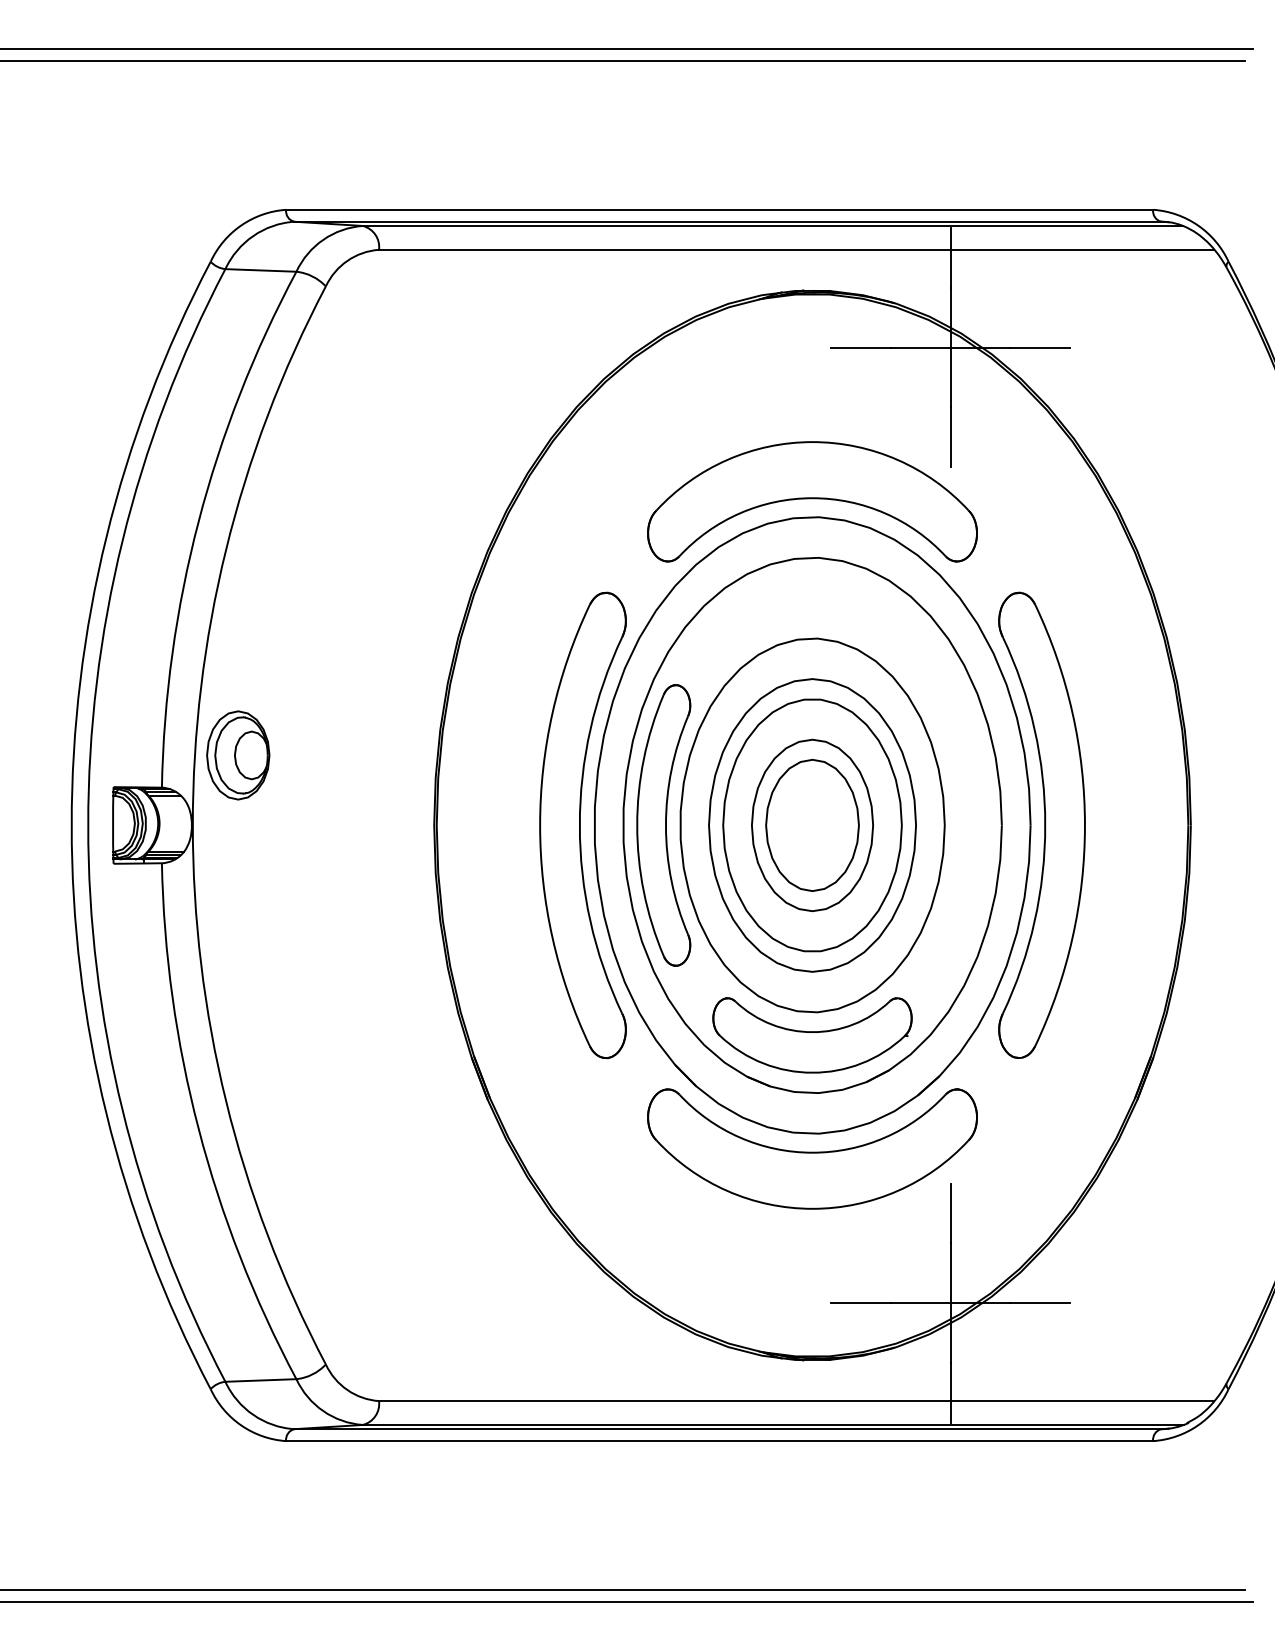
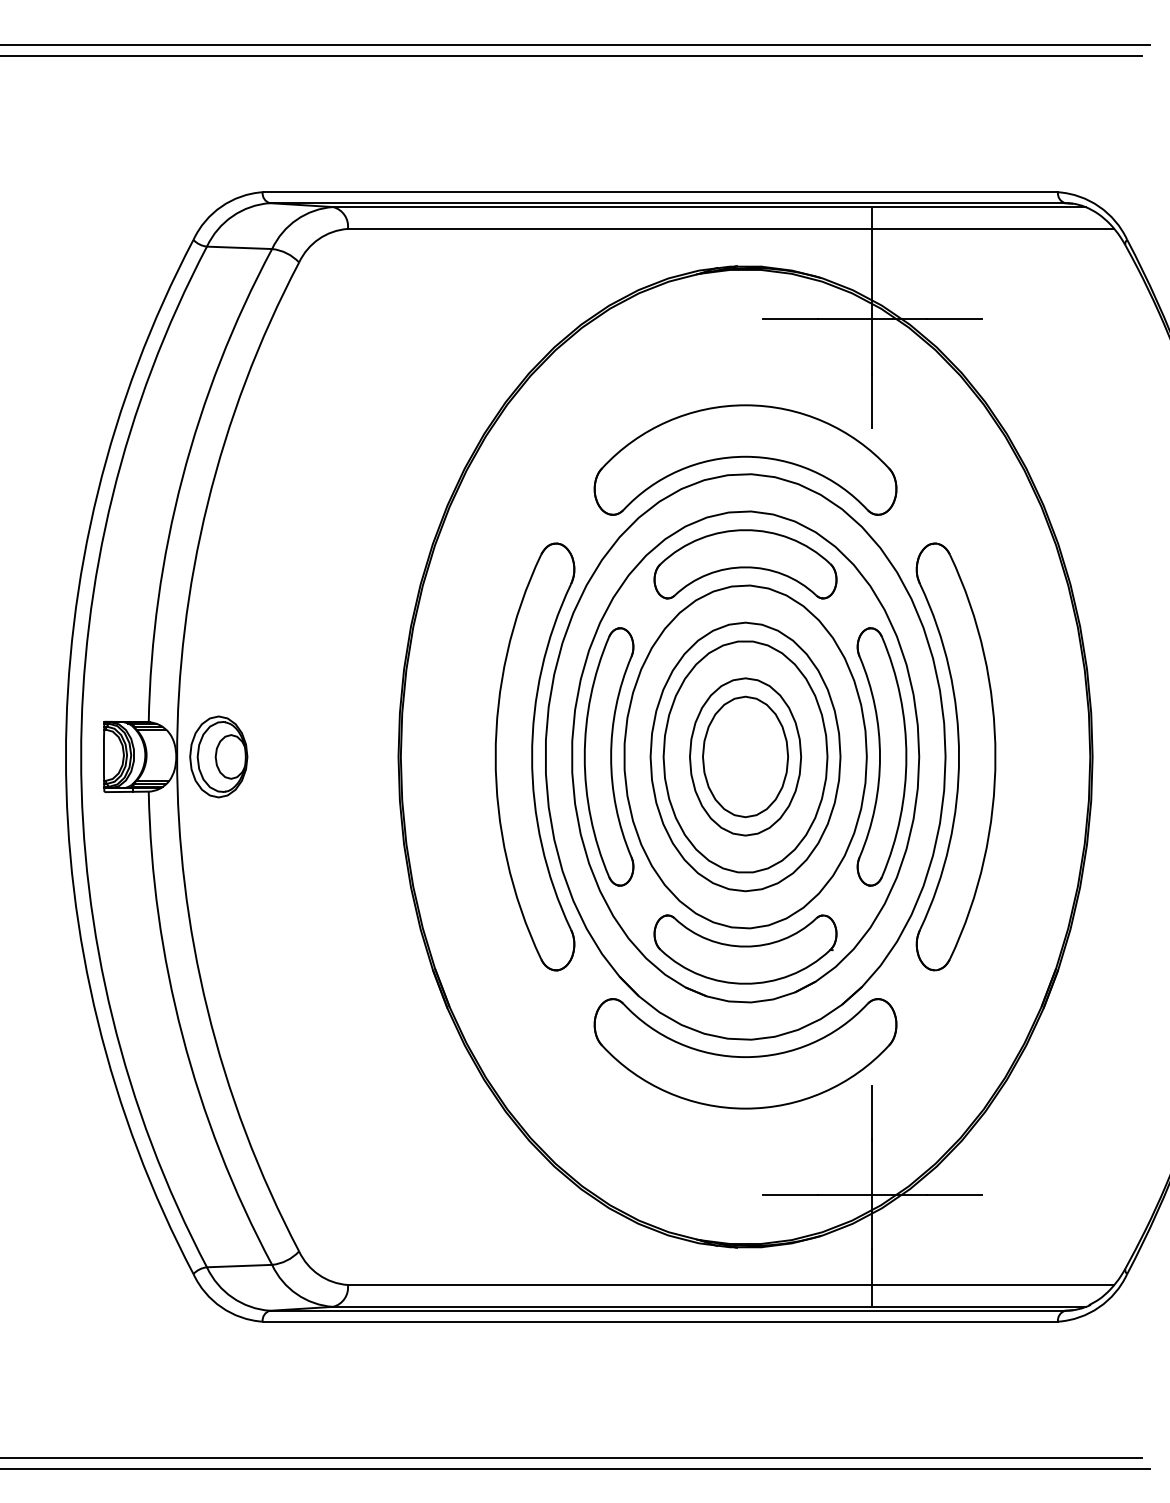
part: (812, 615) -> (745, 564), added
part: (238, 755) -> (218, 757), moved
part: (960, 825) -> (881, 757), added

